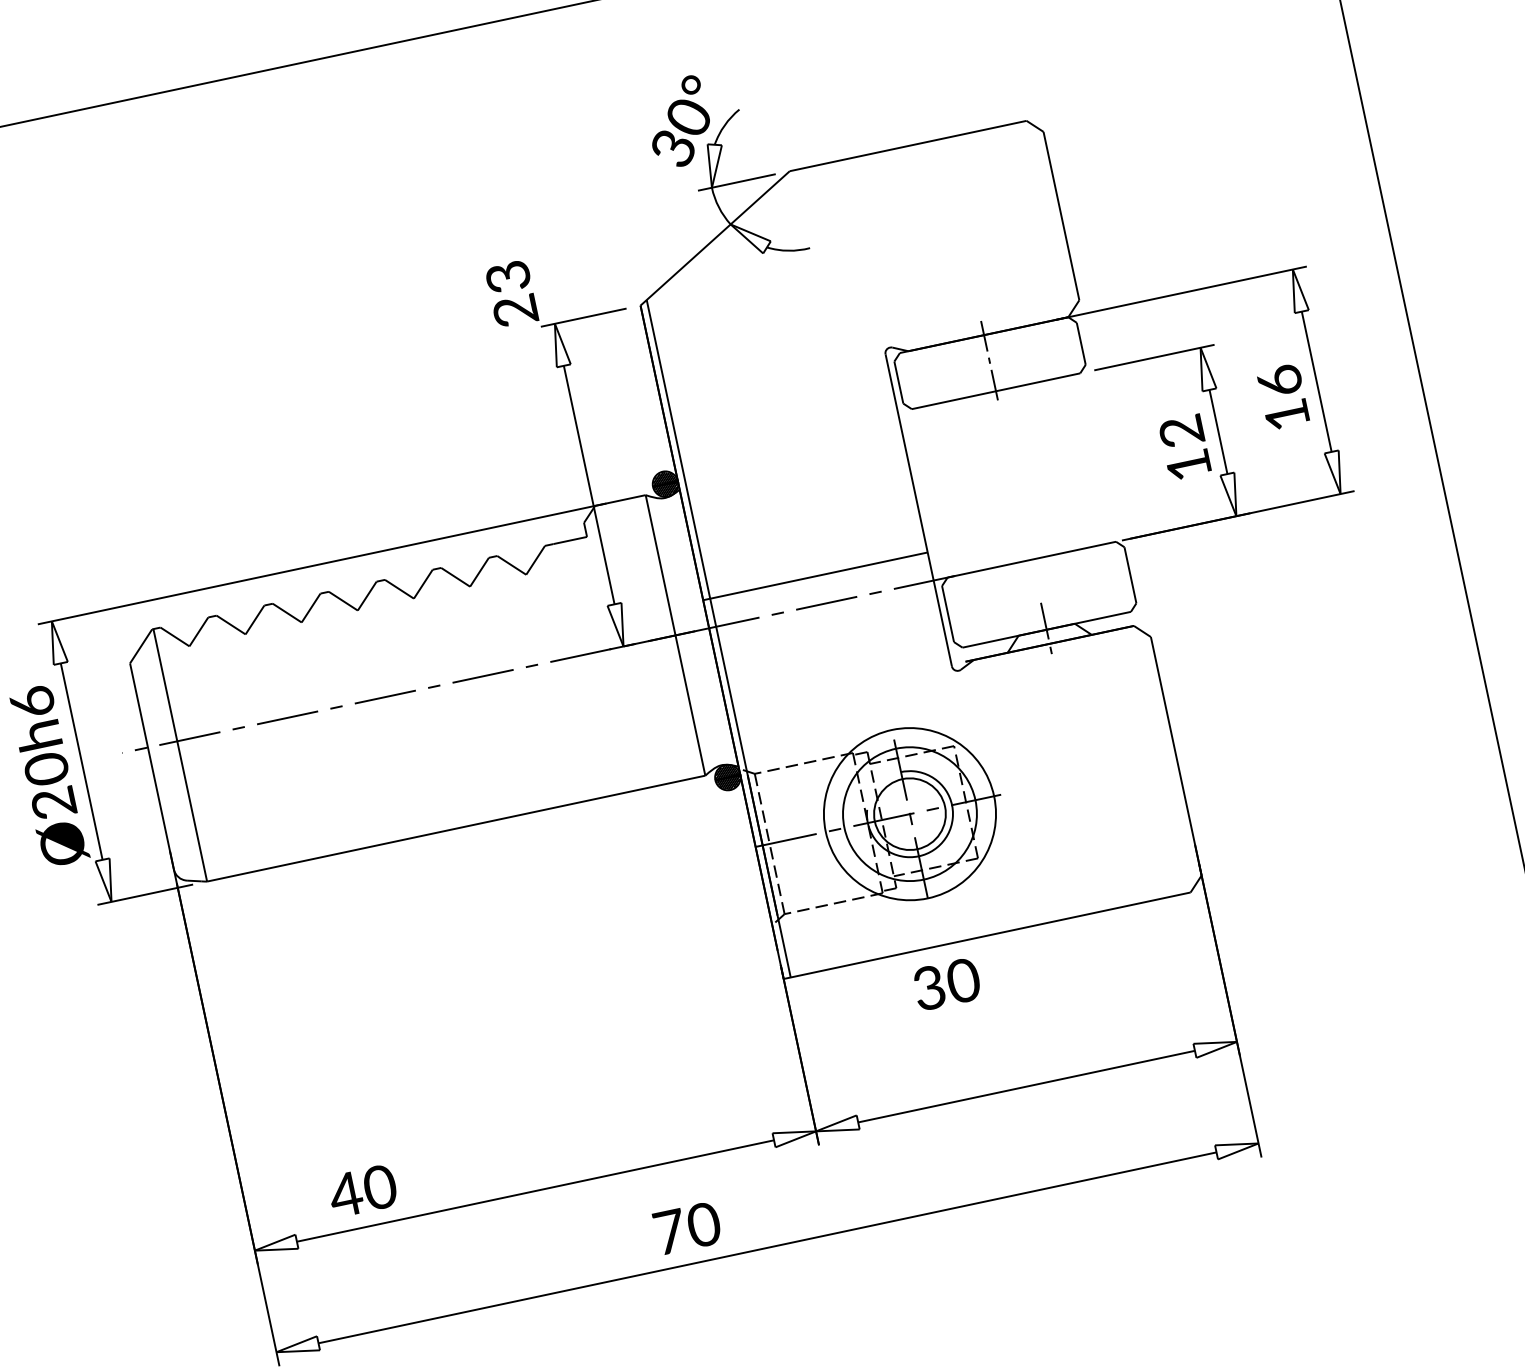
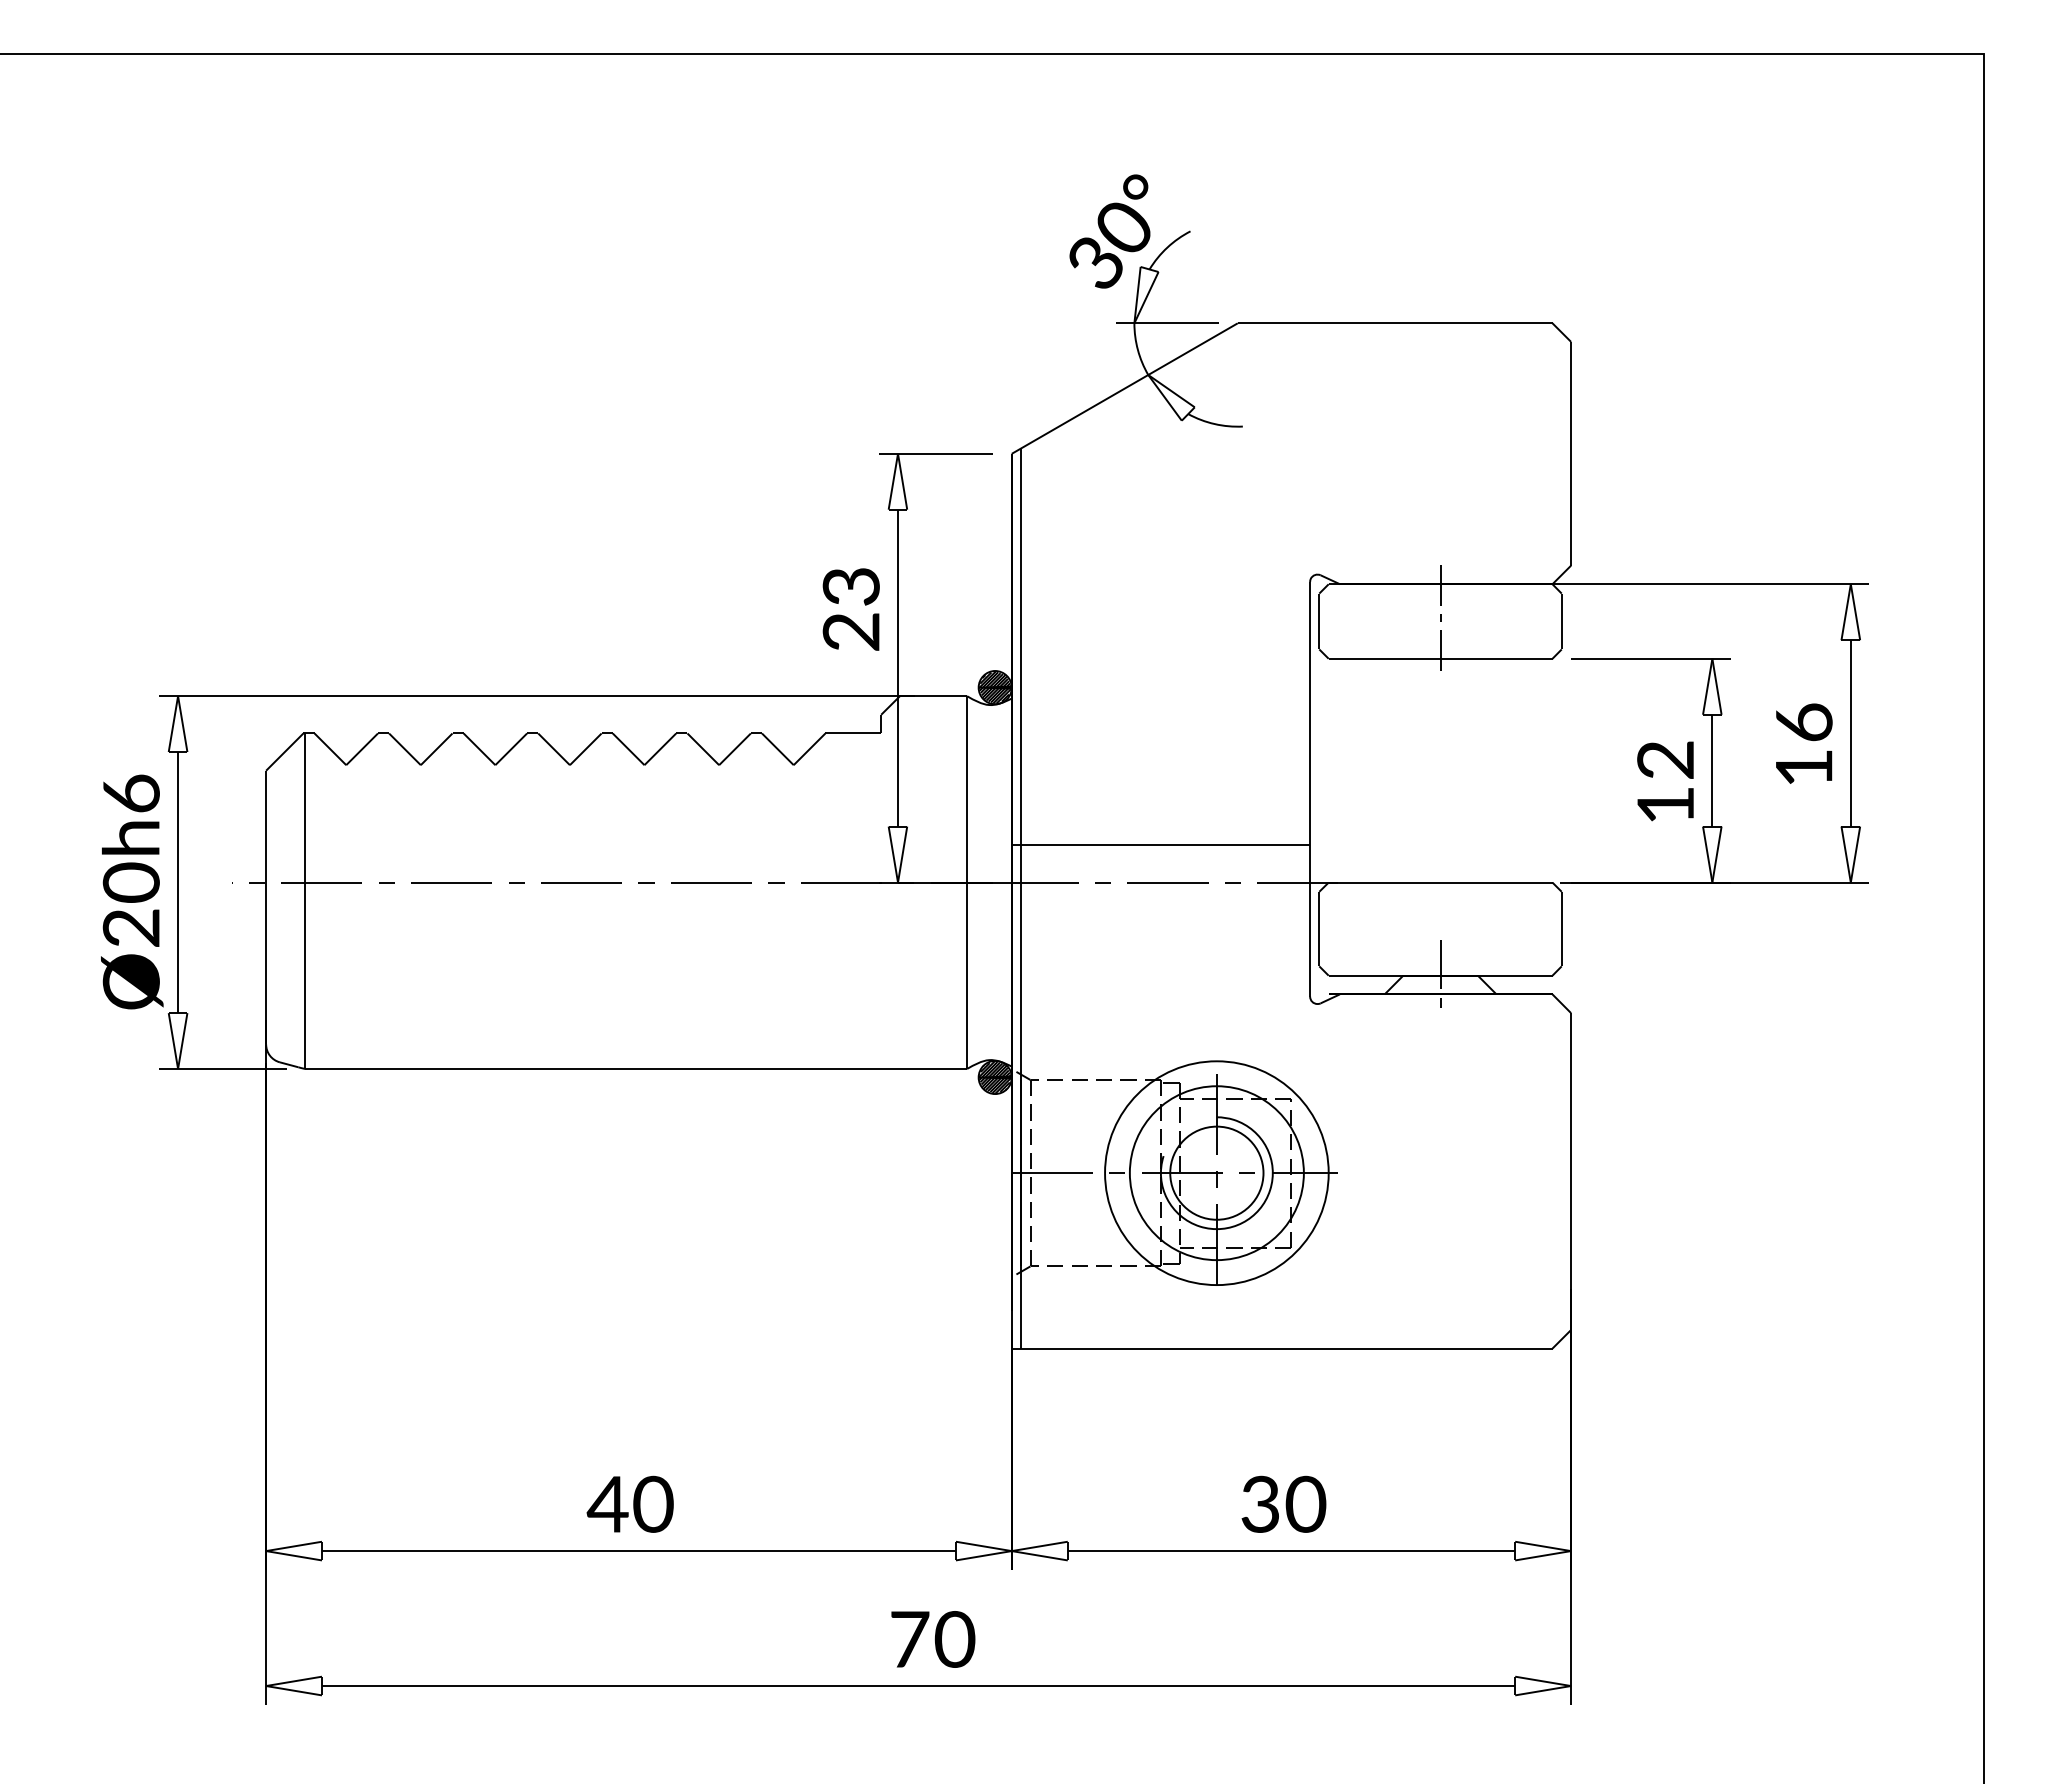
text: (511, 294) -> (850, 609), moved
text: (946, 983) -> (1283, 1503), moved
text: (361, 1190) -> (629, 1503), moved
text: (687, 1228) -> (933, 1639), moved

